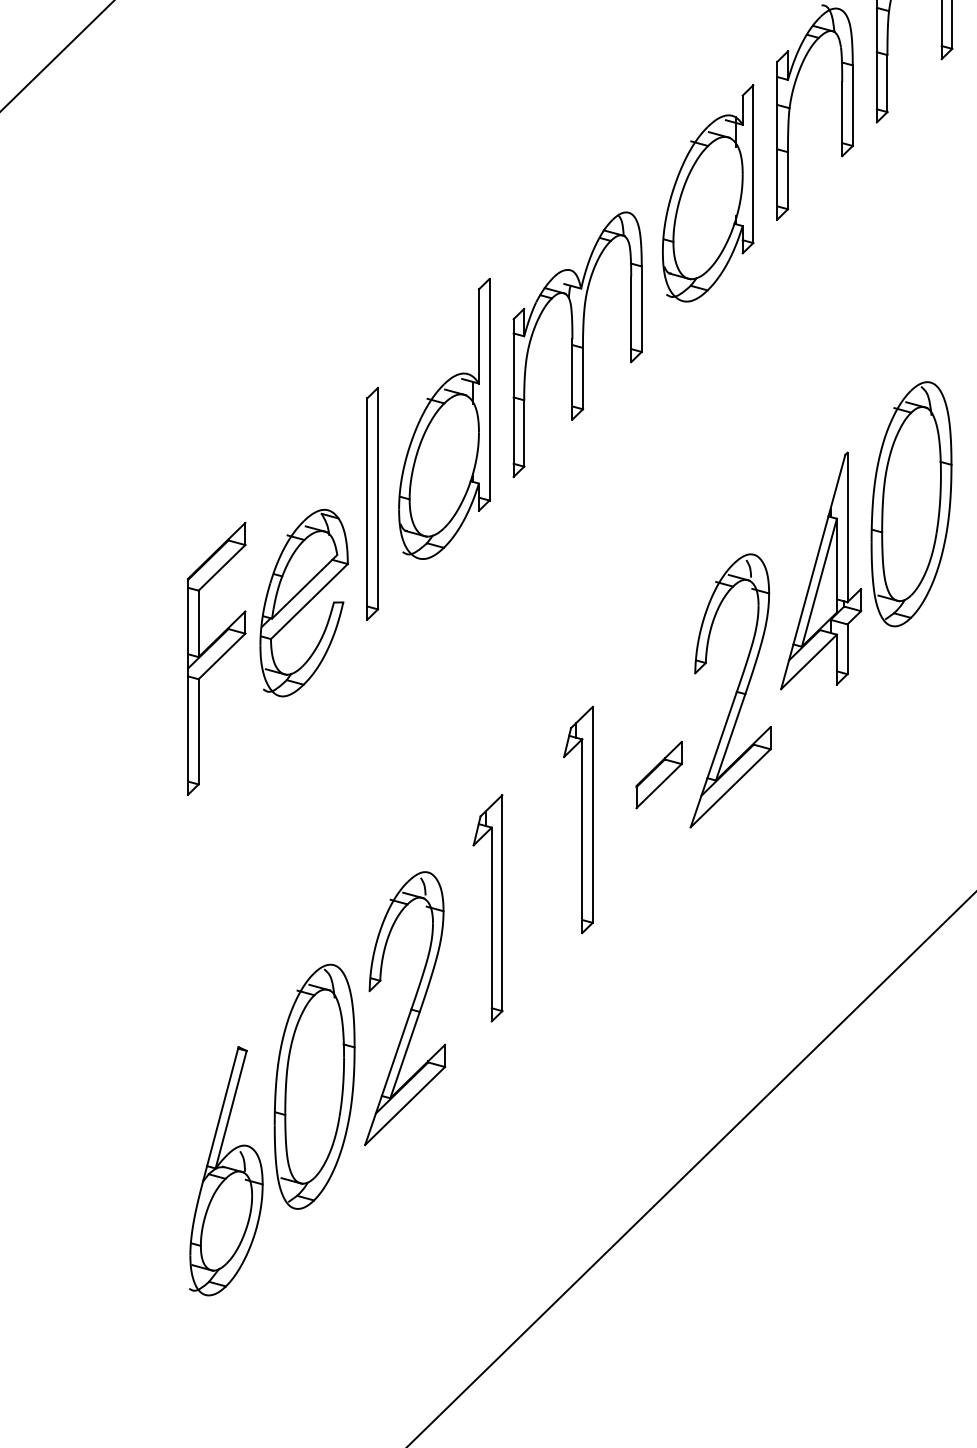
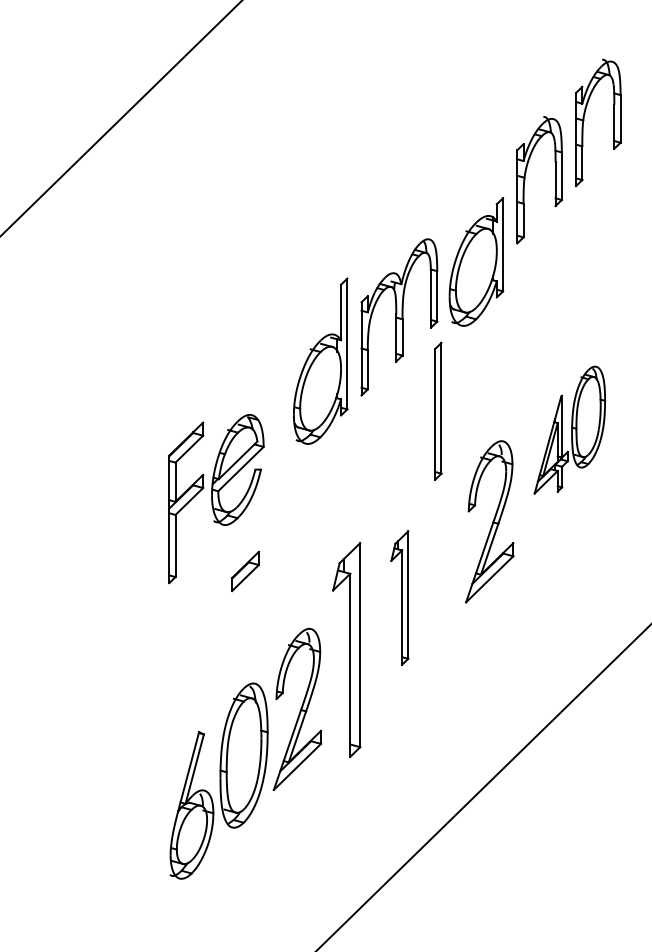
part: (708, 192) -> (476, 261), moved
part: (372, 502) -> (438, 410), moved
part: (865, 534) -> (569, 429), size x0.7
part: (659, 775) -> (245, 571), moved
part: (486, 908) -> (345, 650), size x1.6

